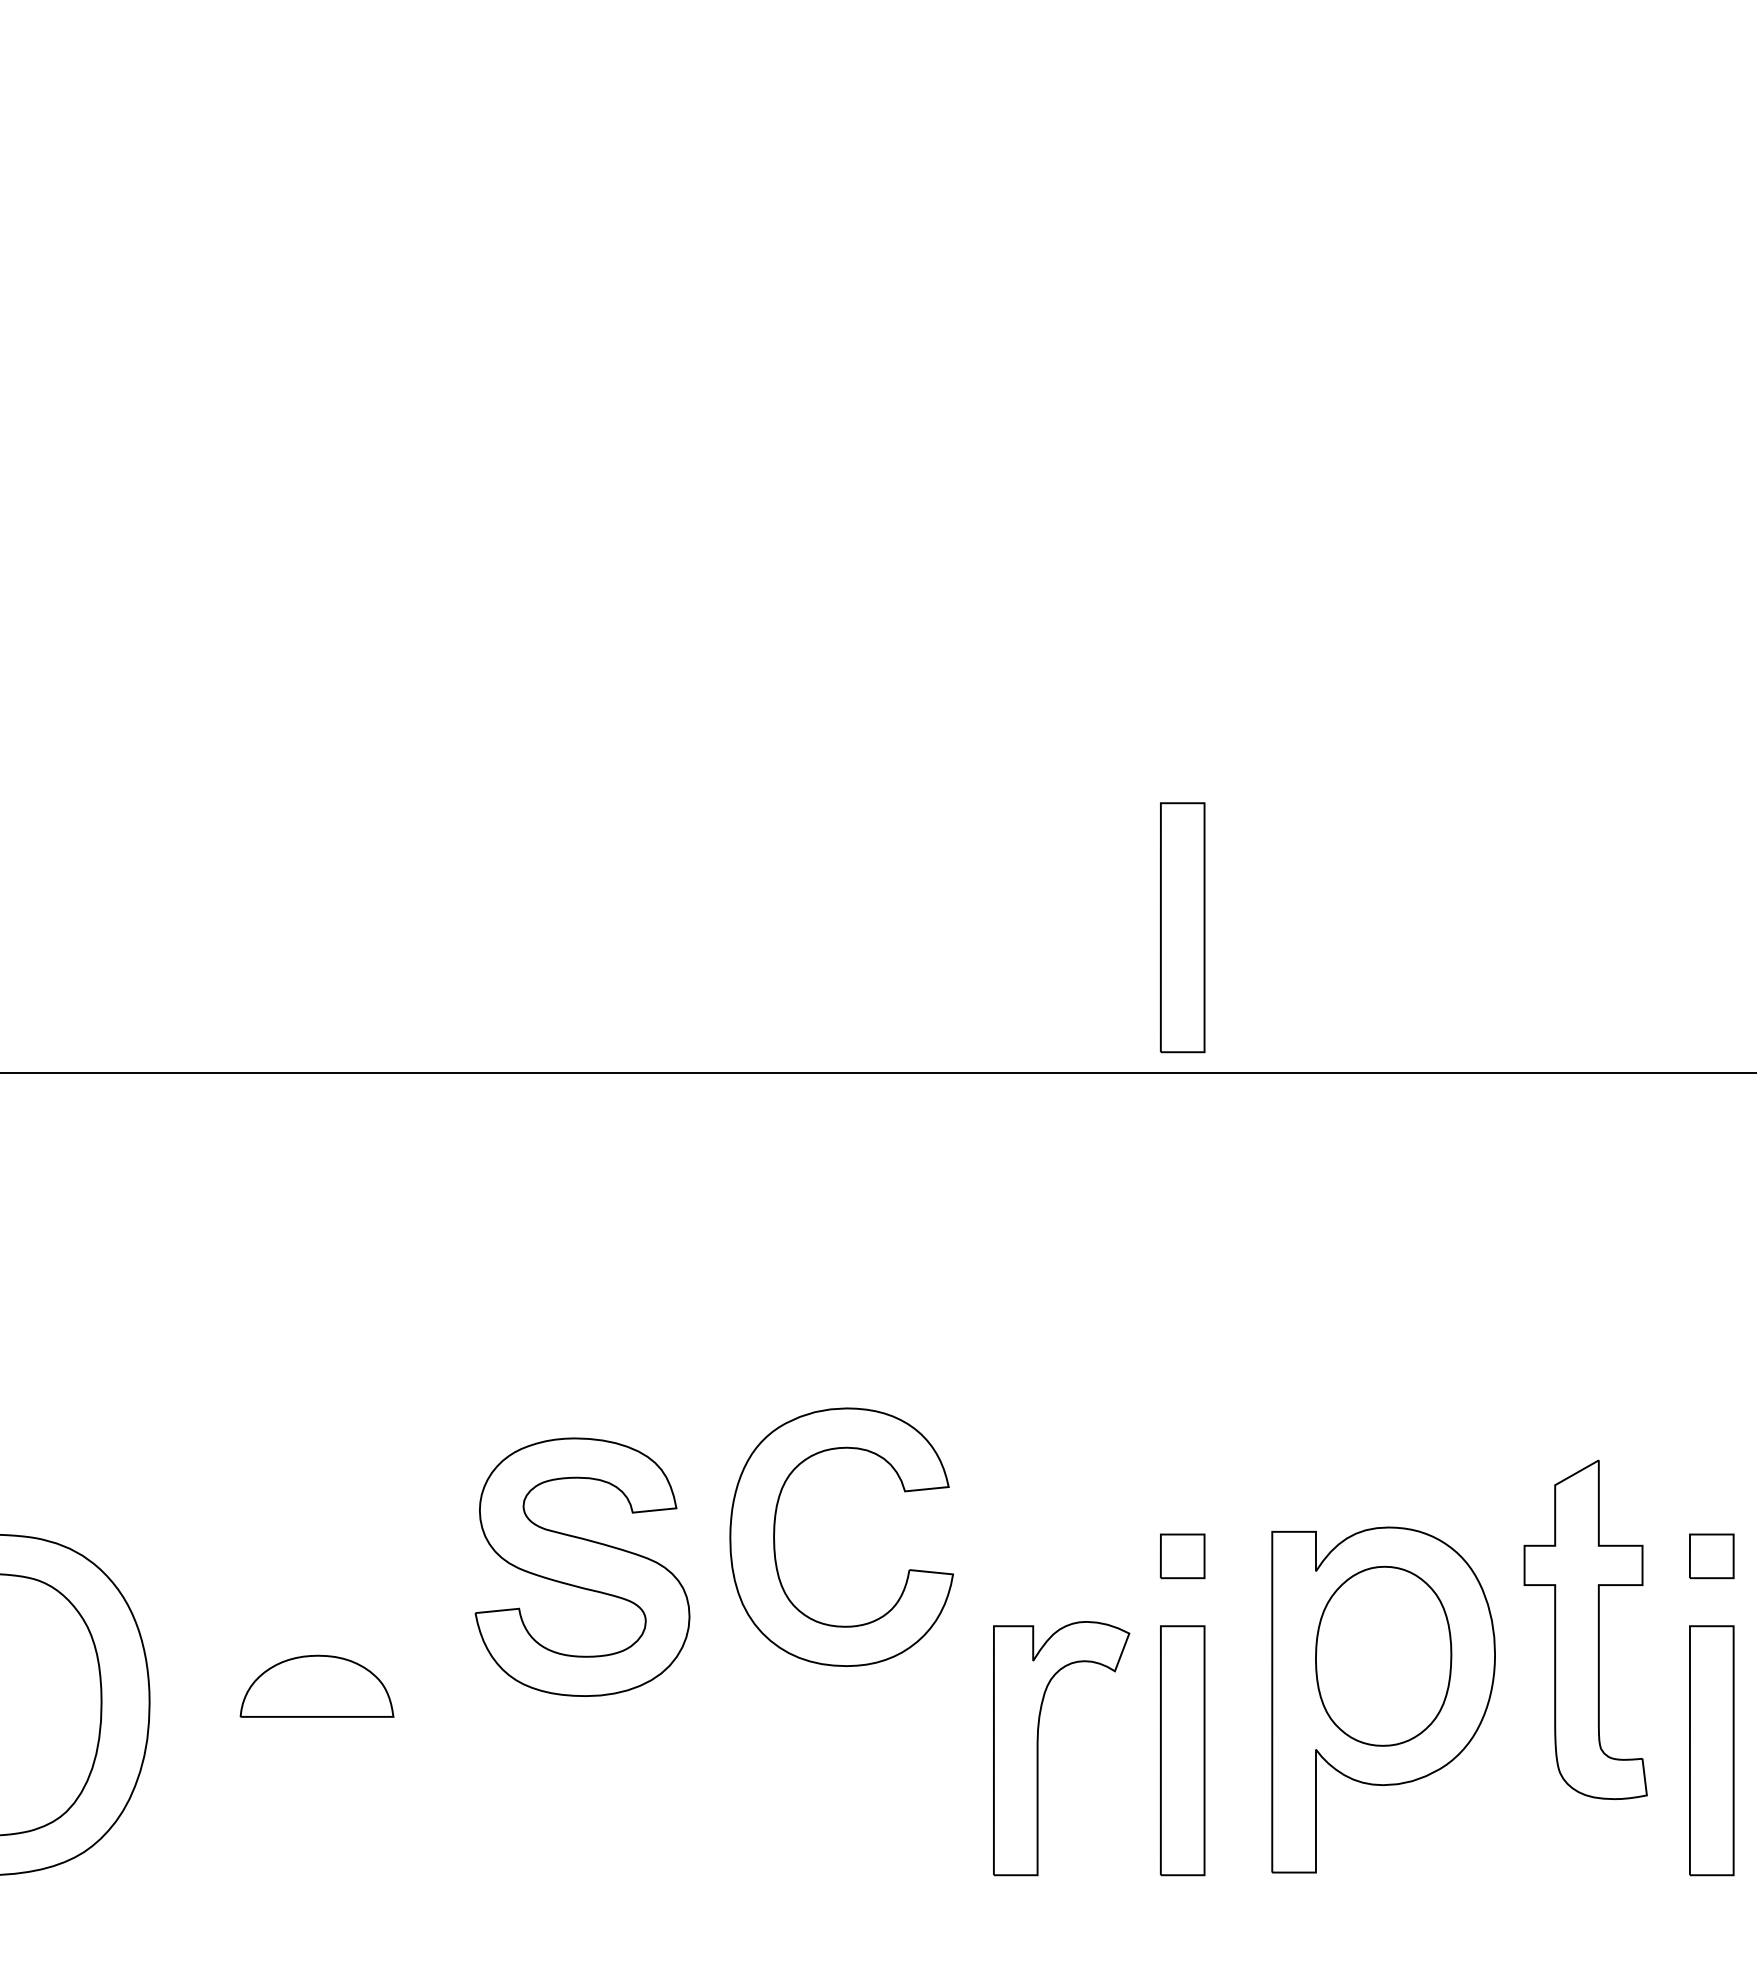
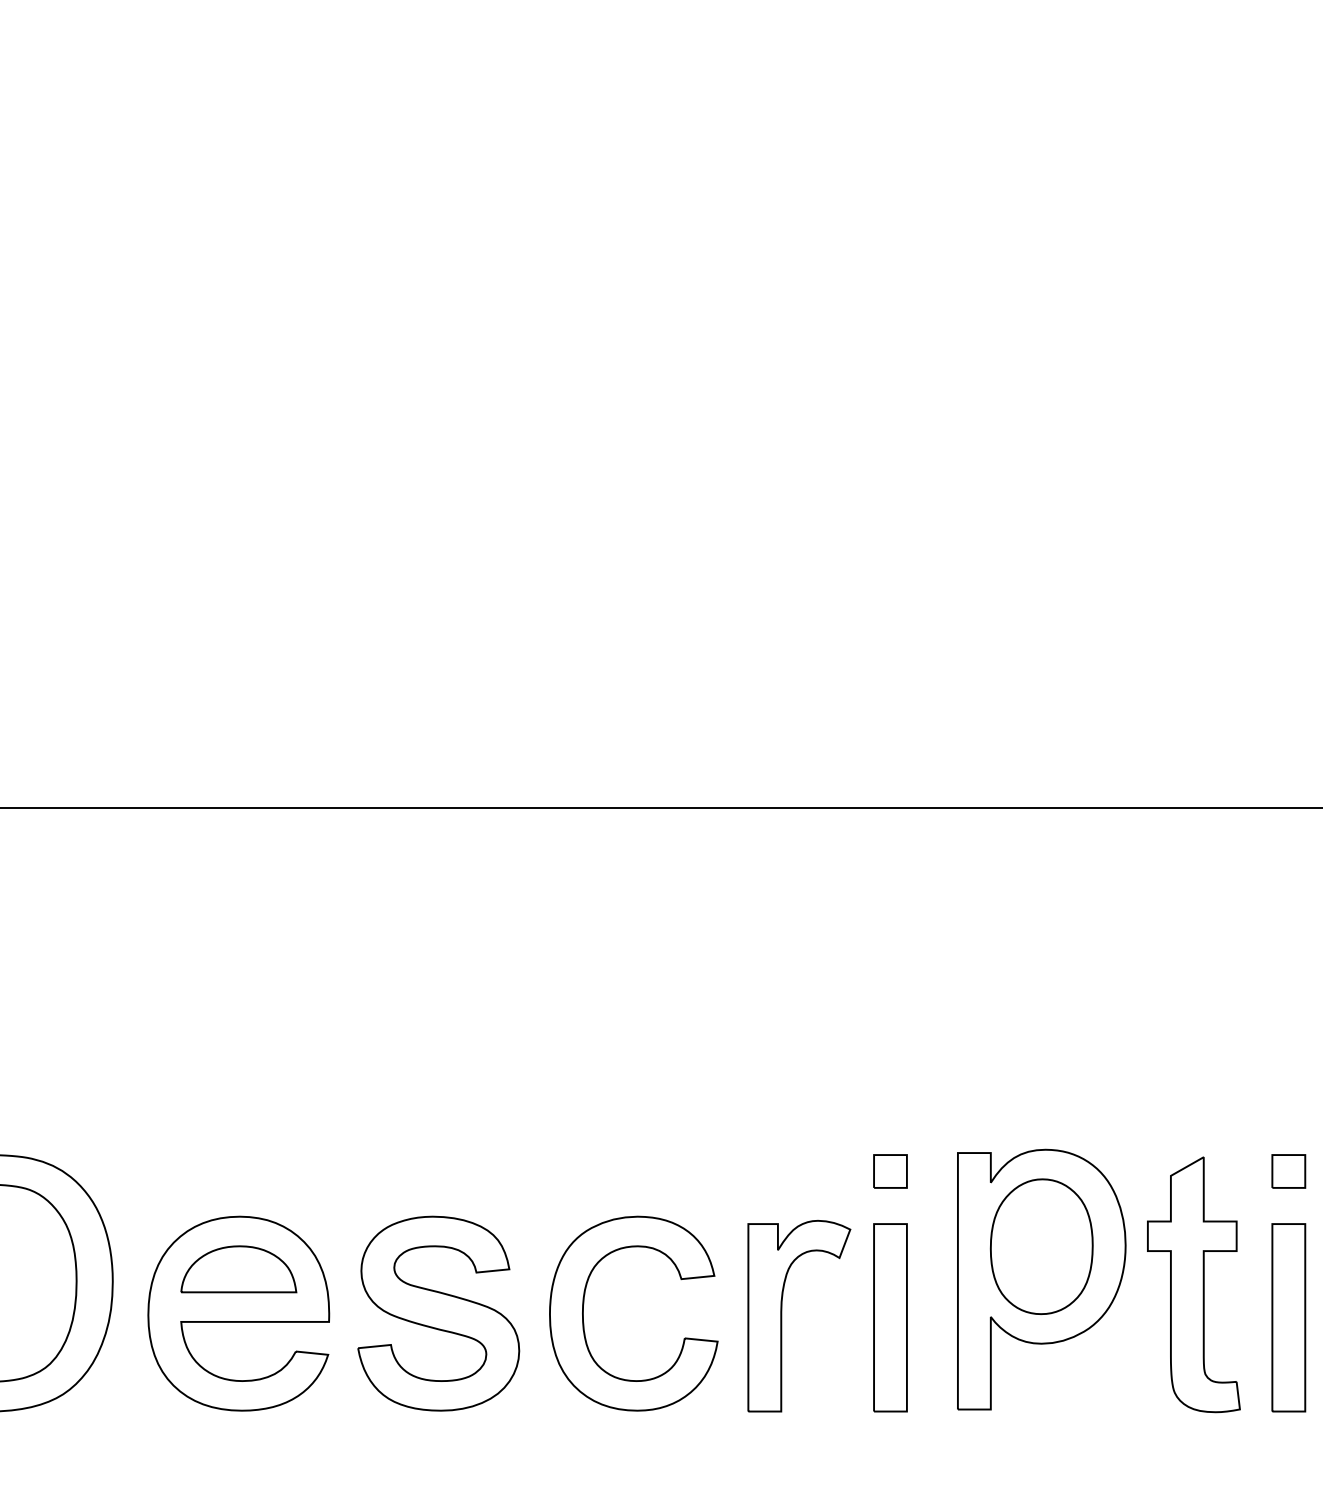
curve: (1161, 927) -> (874, 698), removed
curve: (775, 1532) -> (583, 1310), moved
curve: (577, 1585) -> (434, 1327), moved
curve: (1598, 1629) -> (1203, 1284), moved
part: (316, 1744) -> (238, 1313), added

